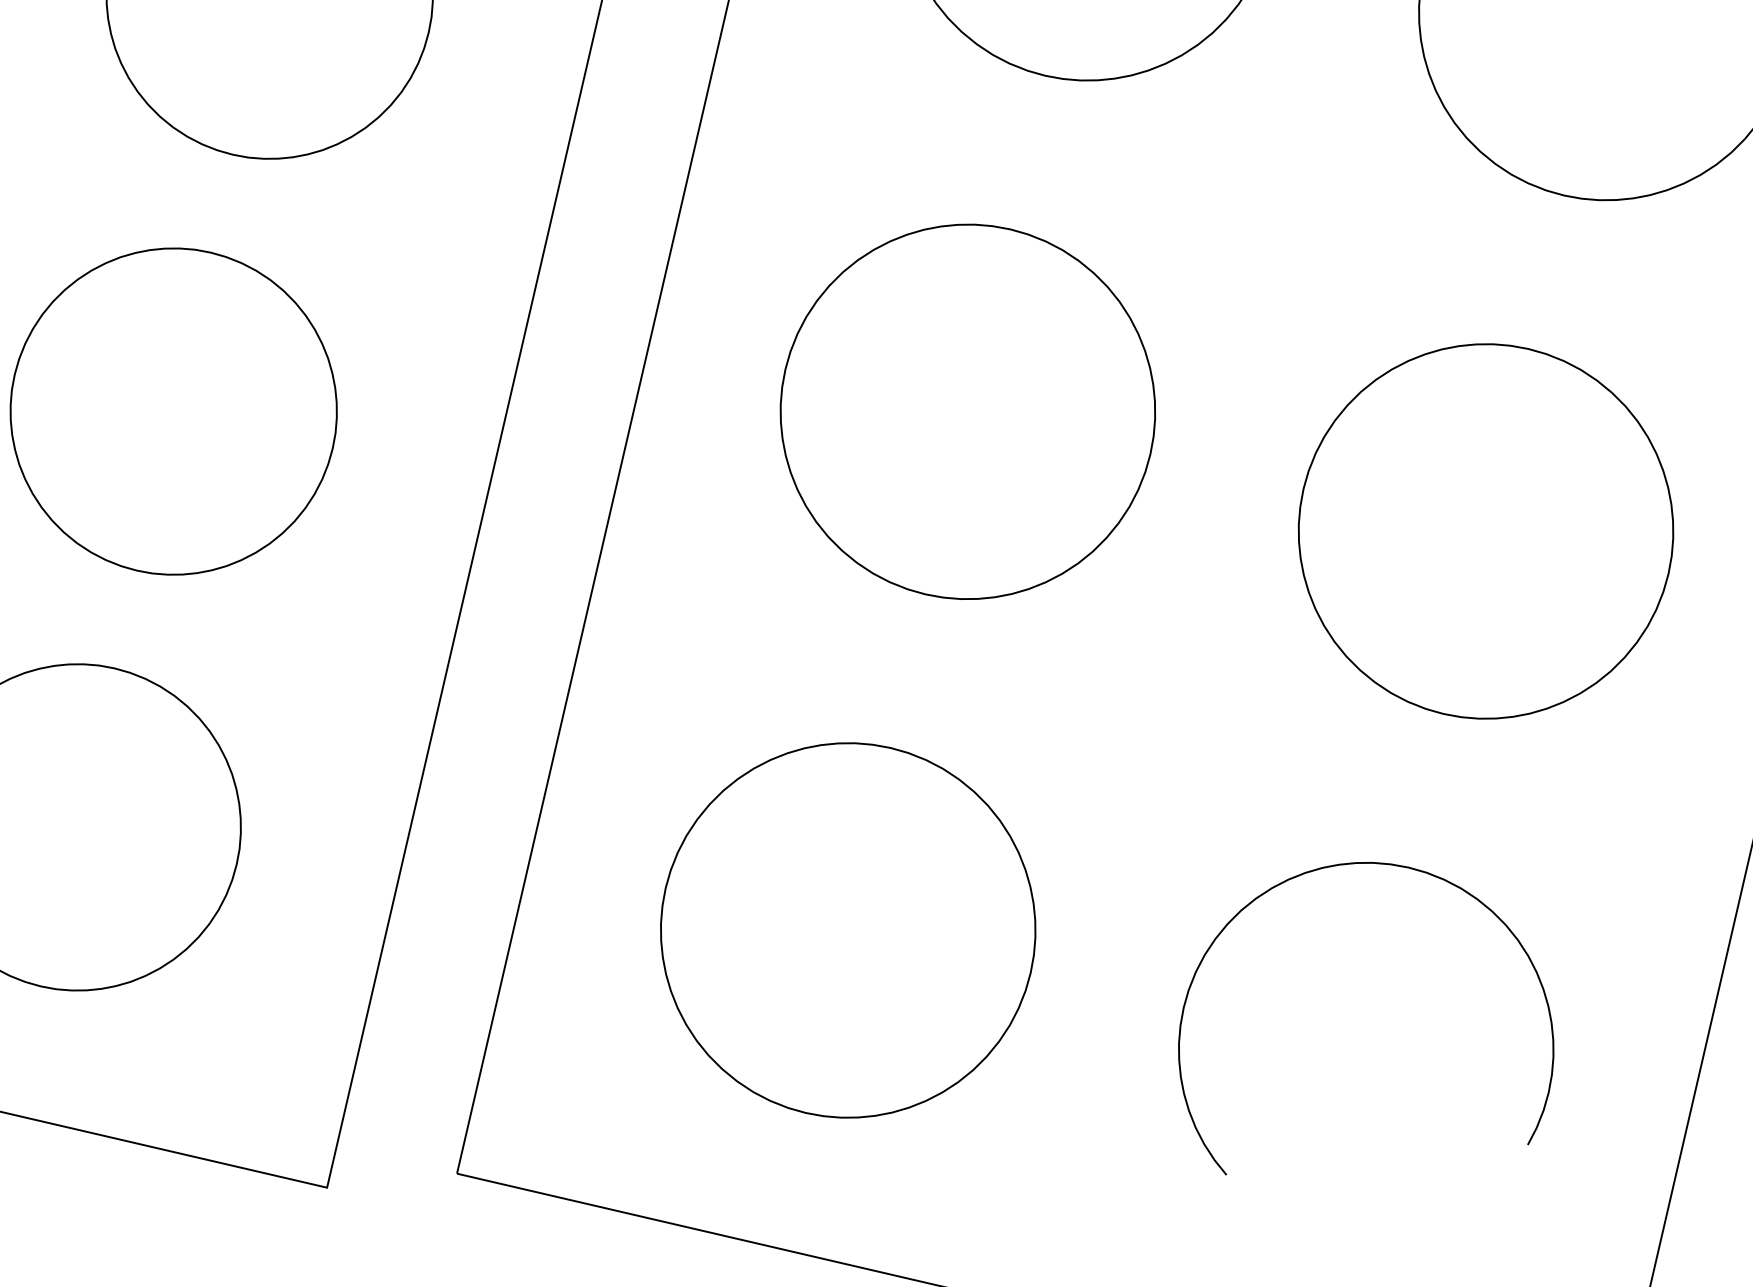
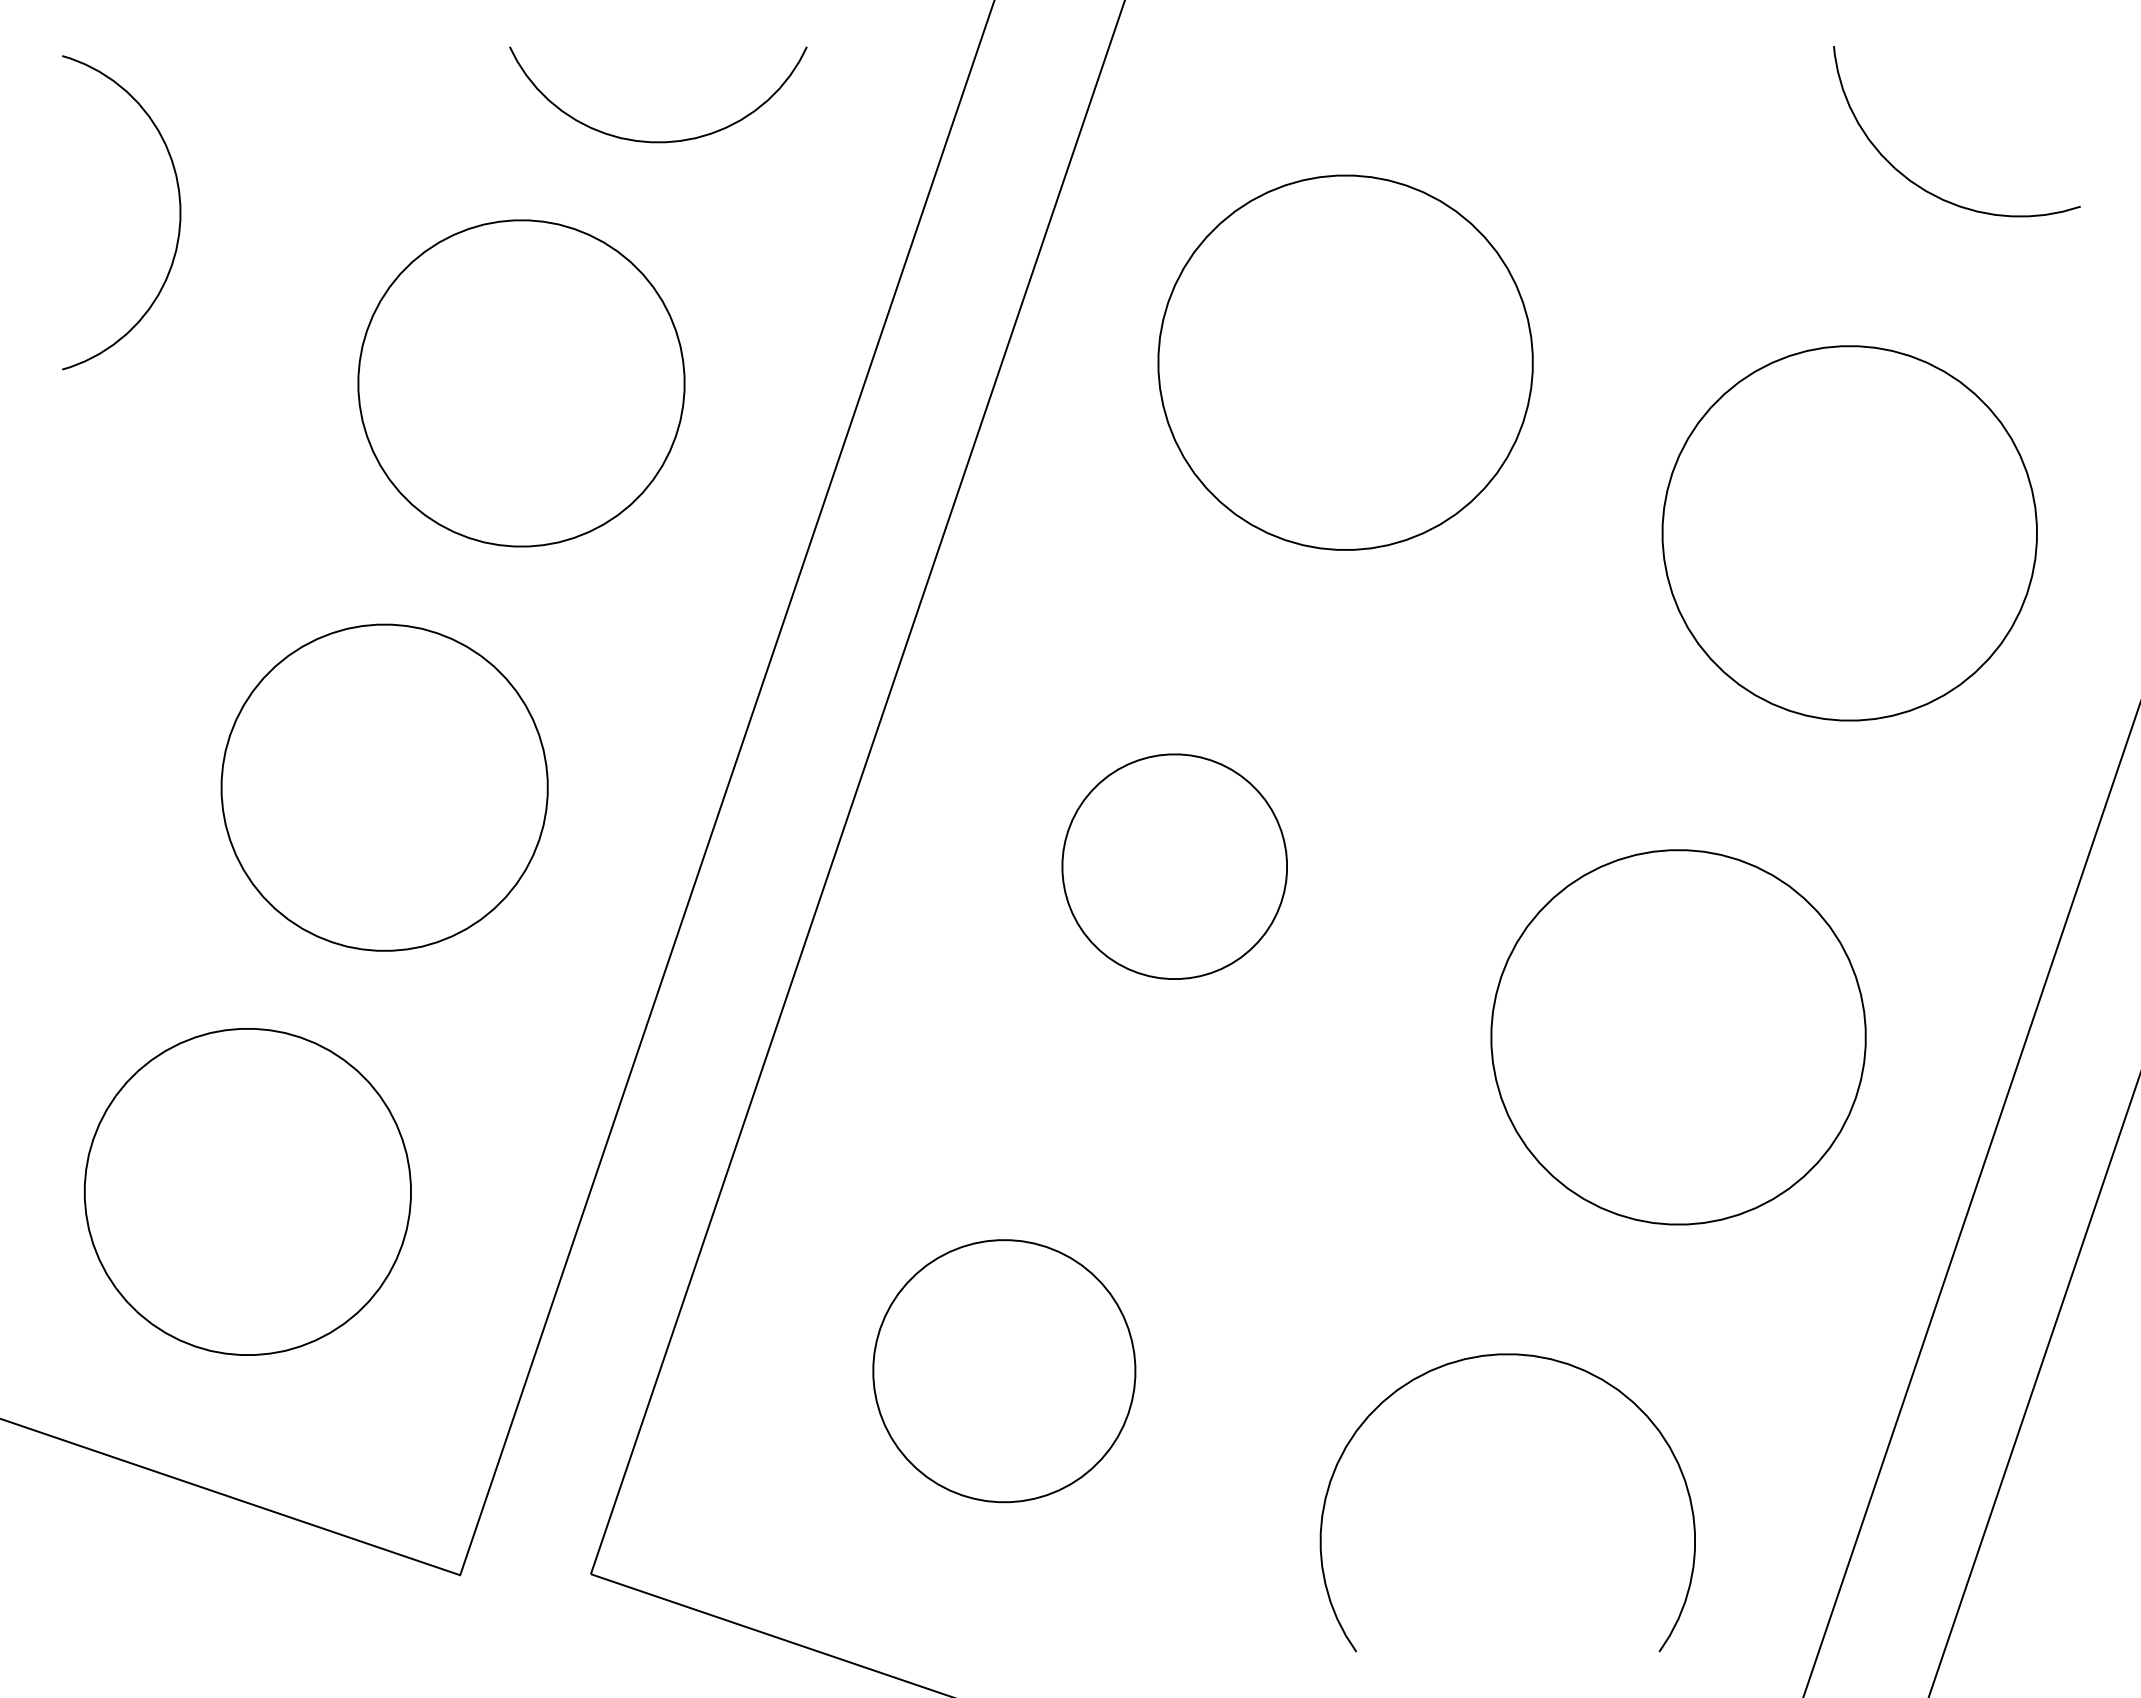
part: (967, 411) -> (1174, 866), size x0.6
part: (848, 930) -> (1004, 1371), size x0.7

